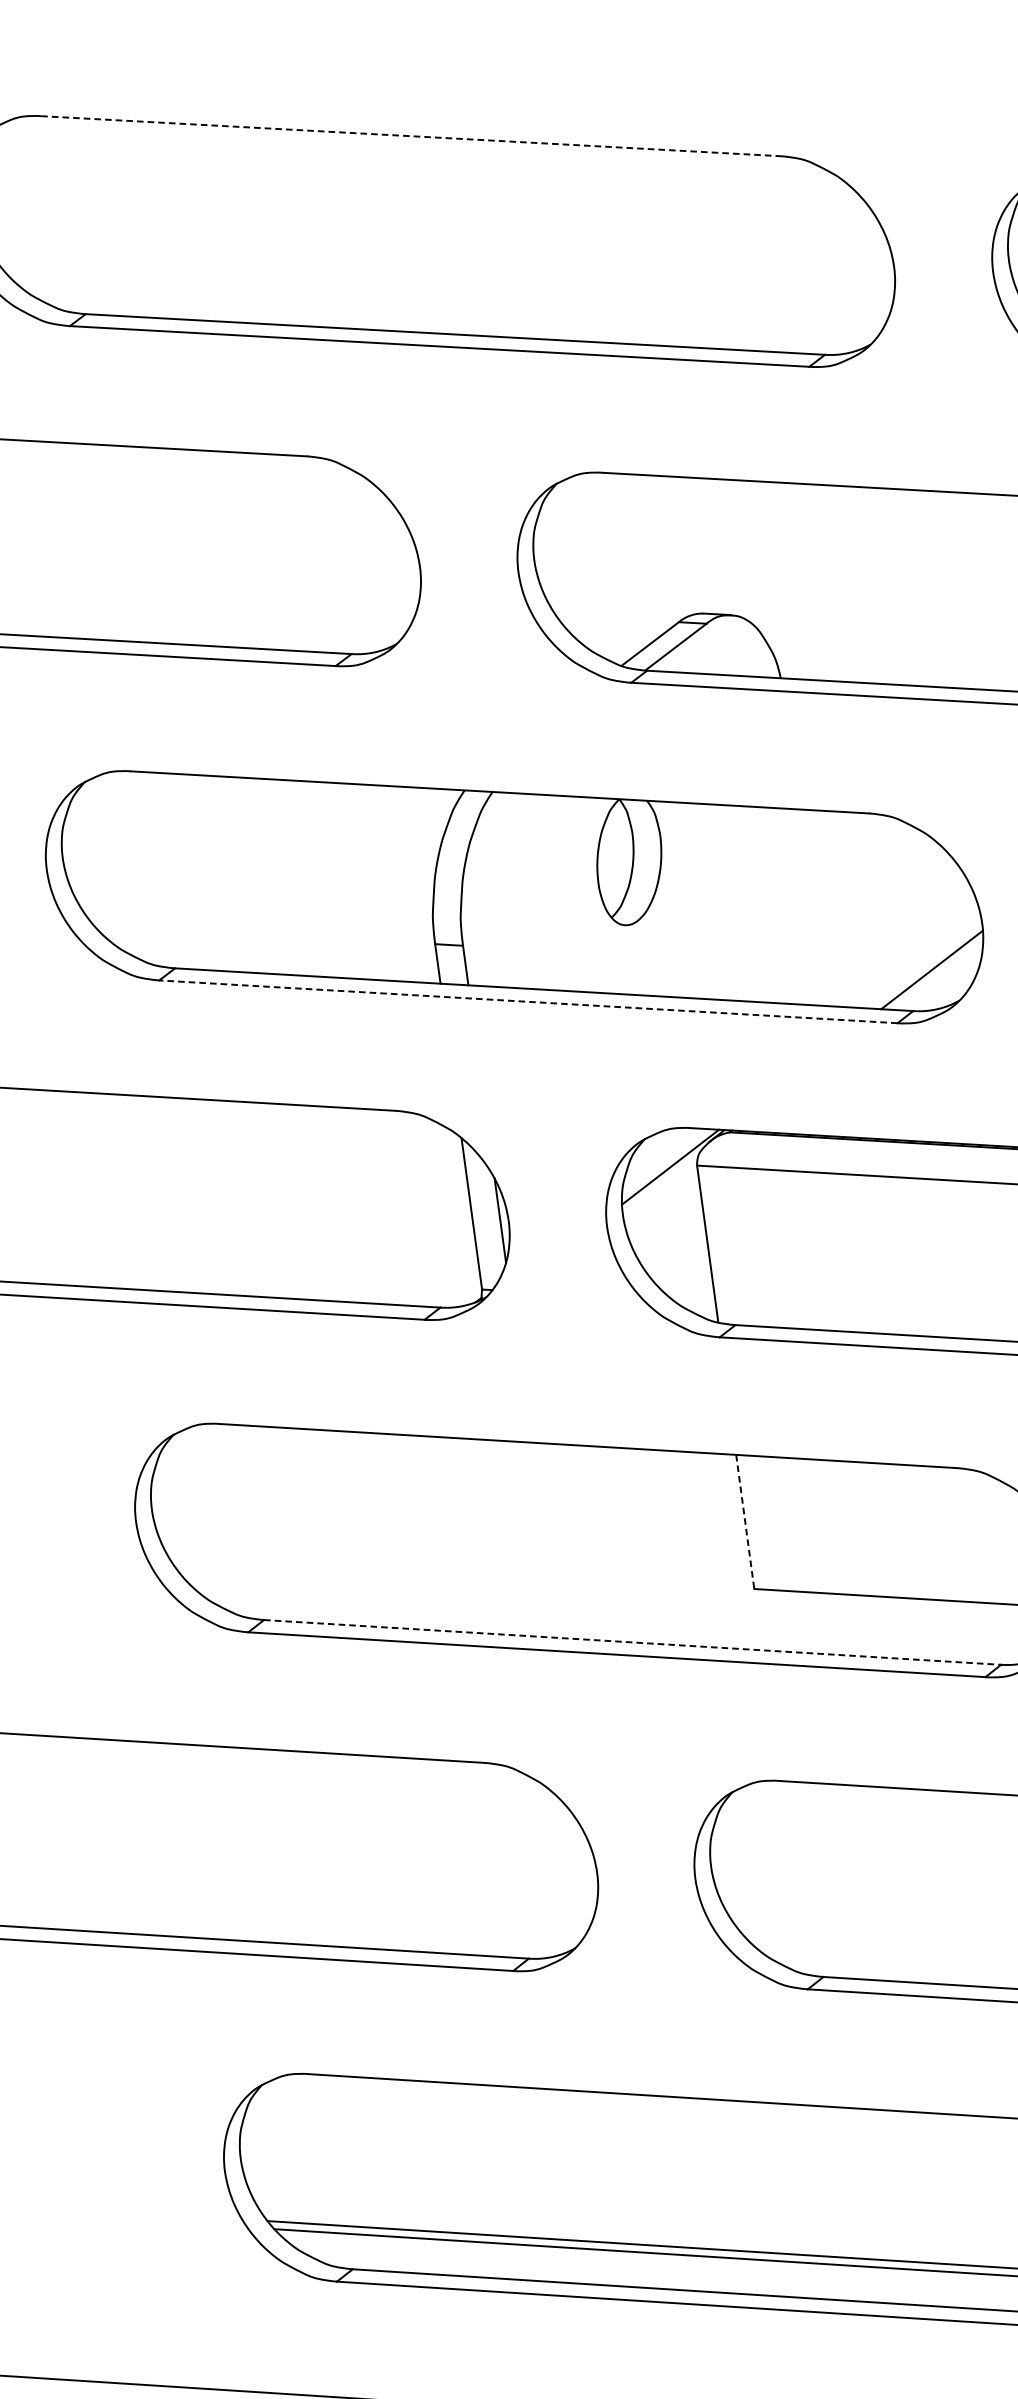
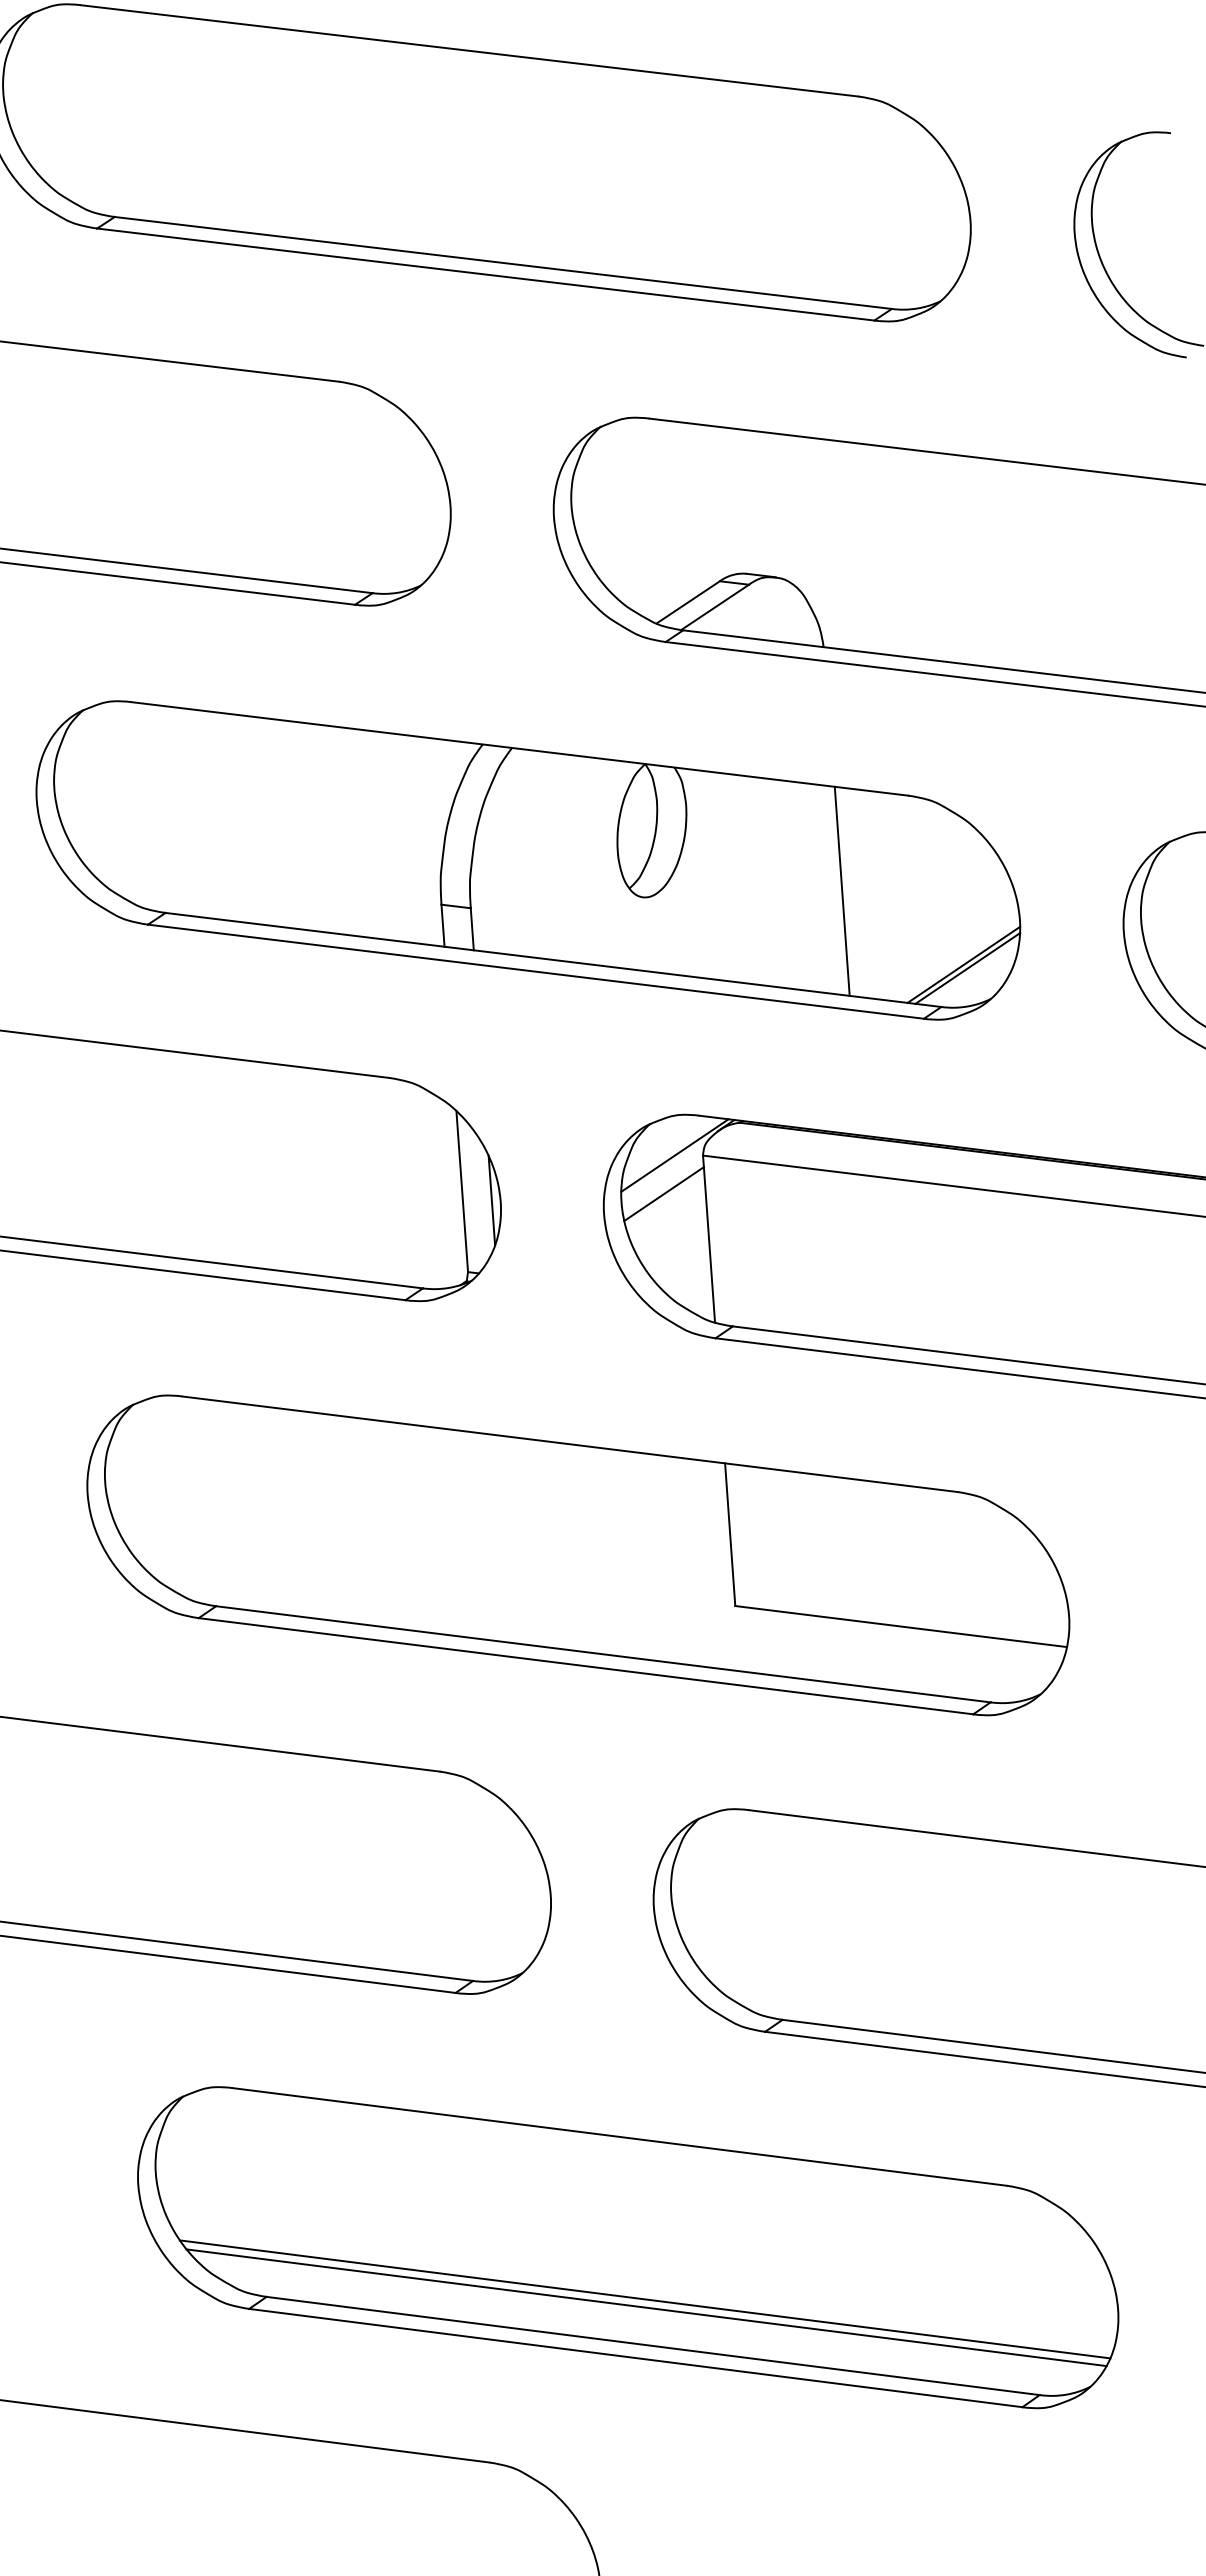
line: (410, 135) -> (469, 50), dashed -> solid
line: (812, 906) -> (841, 890), added
line: (935, 973) -> (967, 968), added
line: (527, 1001) -> (535, 971), dashed -> solid
line: (662, 1204) -> (663, 1194), added
line: (745, 1521) -> (730, 1534), dashed -> solid
line: (632, 1642) -> (603, 1654), dashed -> solid

